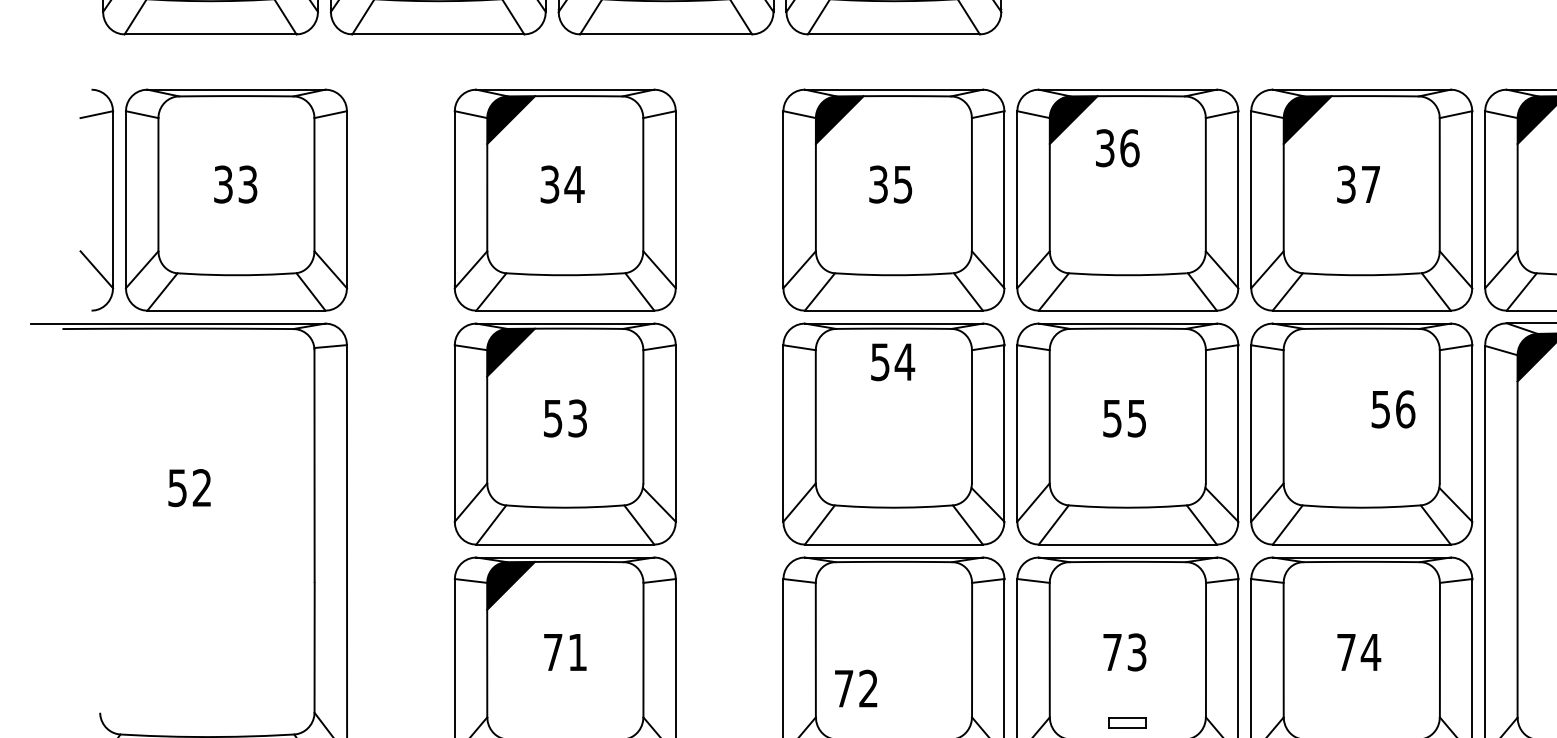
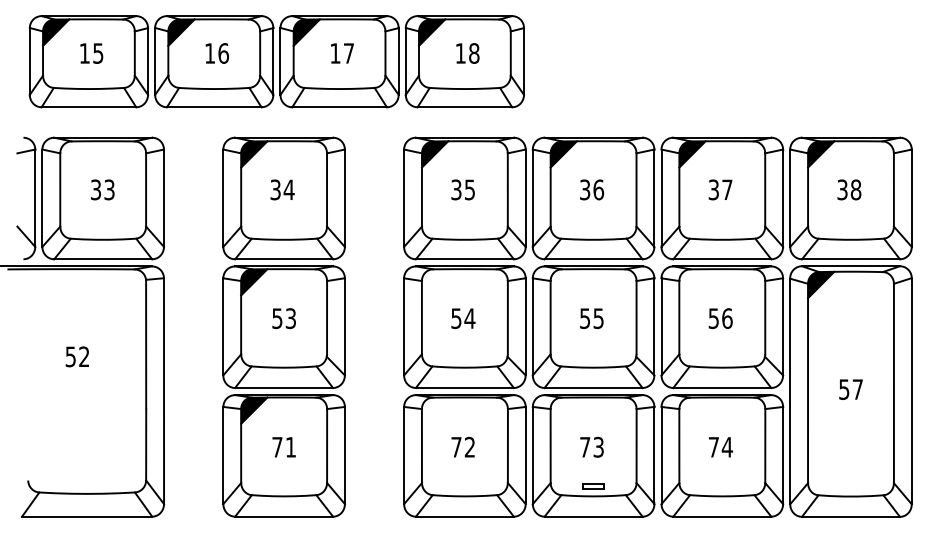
text: (1118, 147) -> (592, 189), moved
text: (893, 361) -> (463, 318), moved
text: (1393, 409) -> (720, 318), moved
text: (855, 687) -> (462, 446), moved

